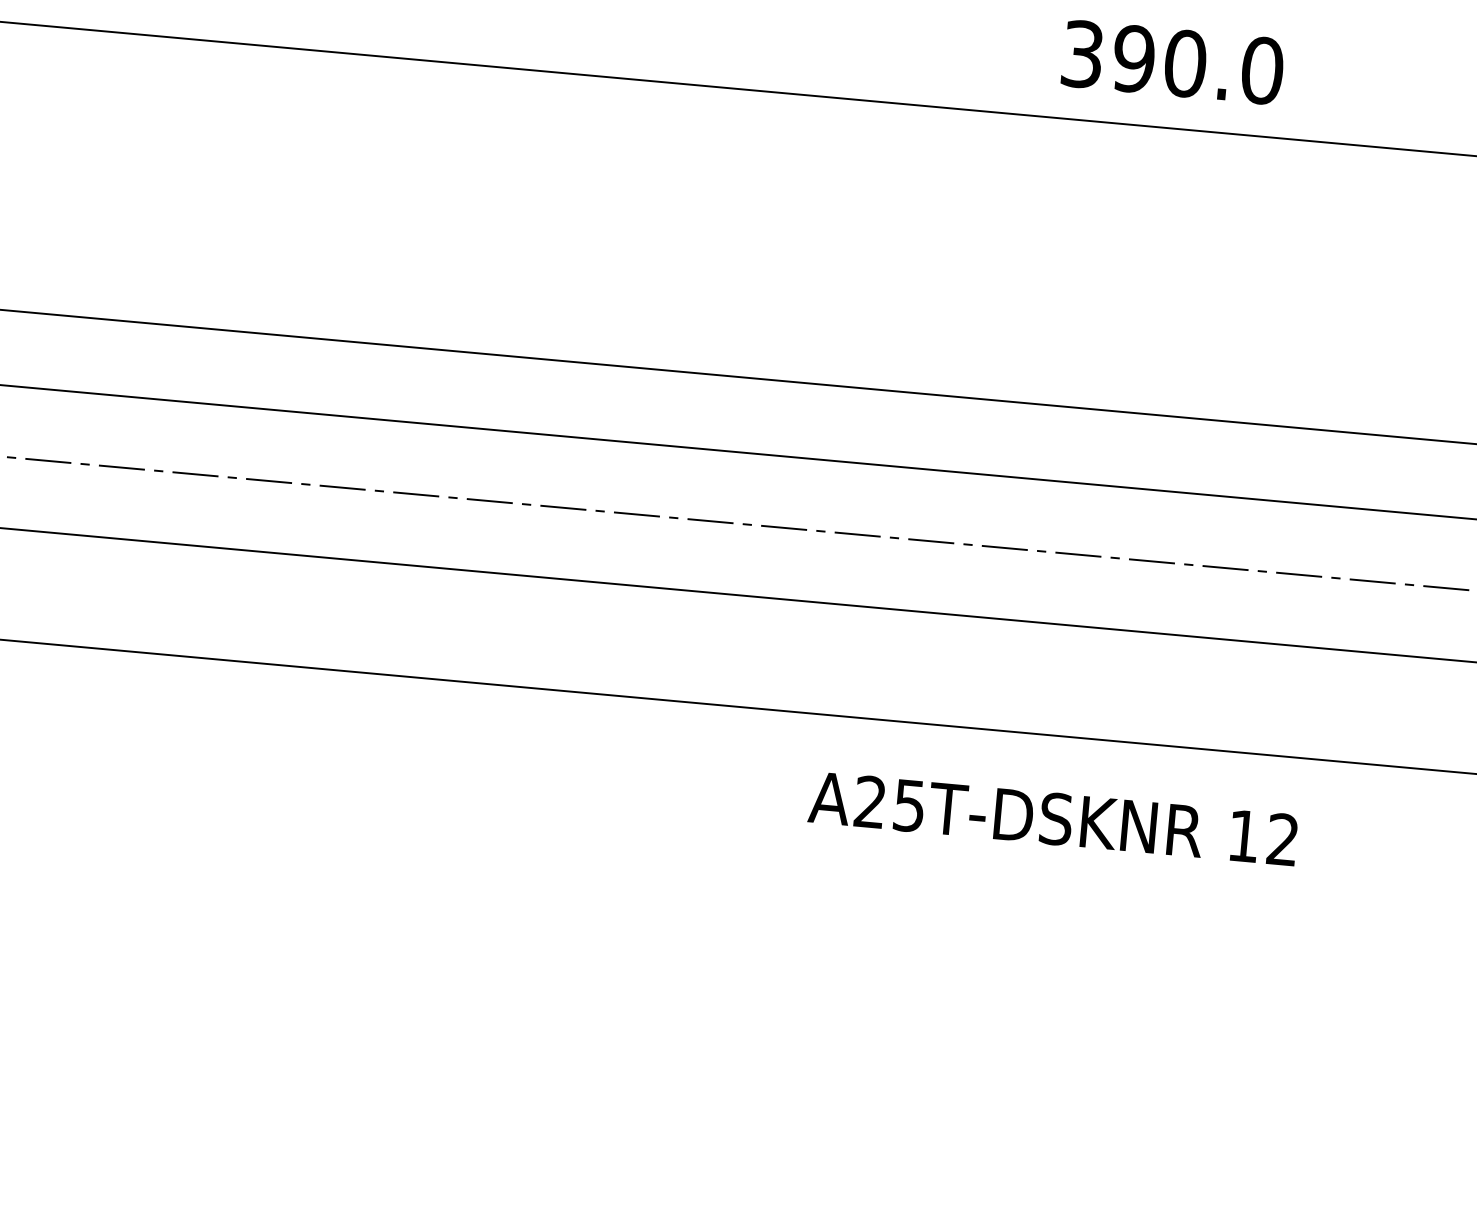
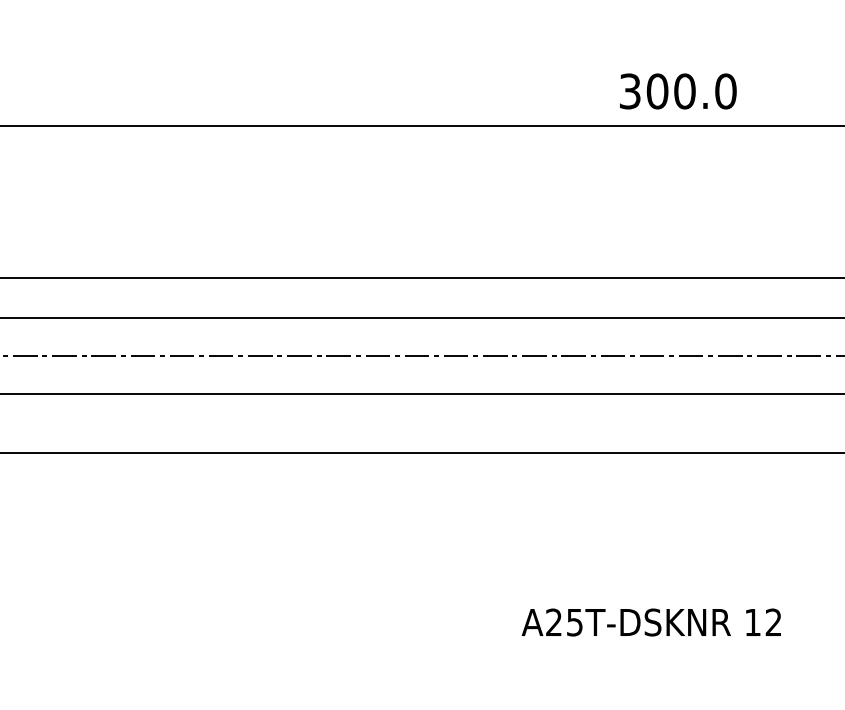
text: (1133, 59) -> (657, 91), 390.0 -> 300.0
text: (1051, 818) -> (650, 622), moved

